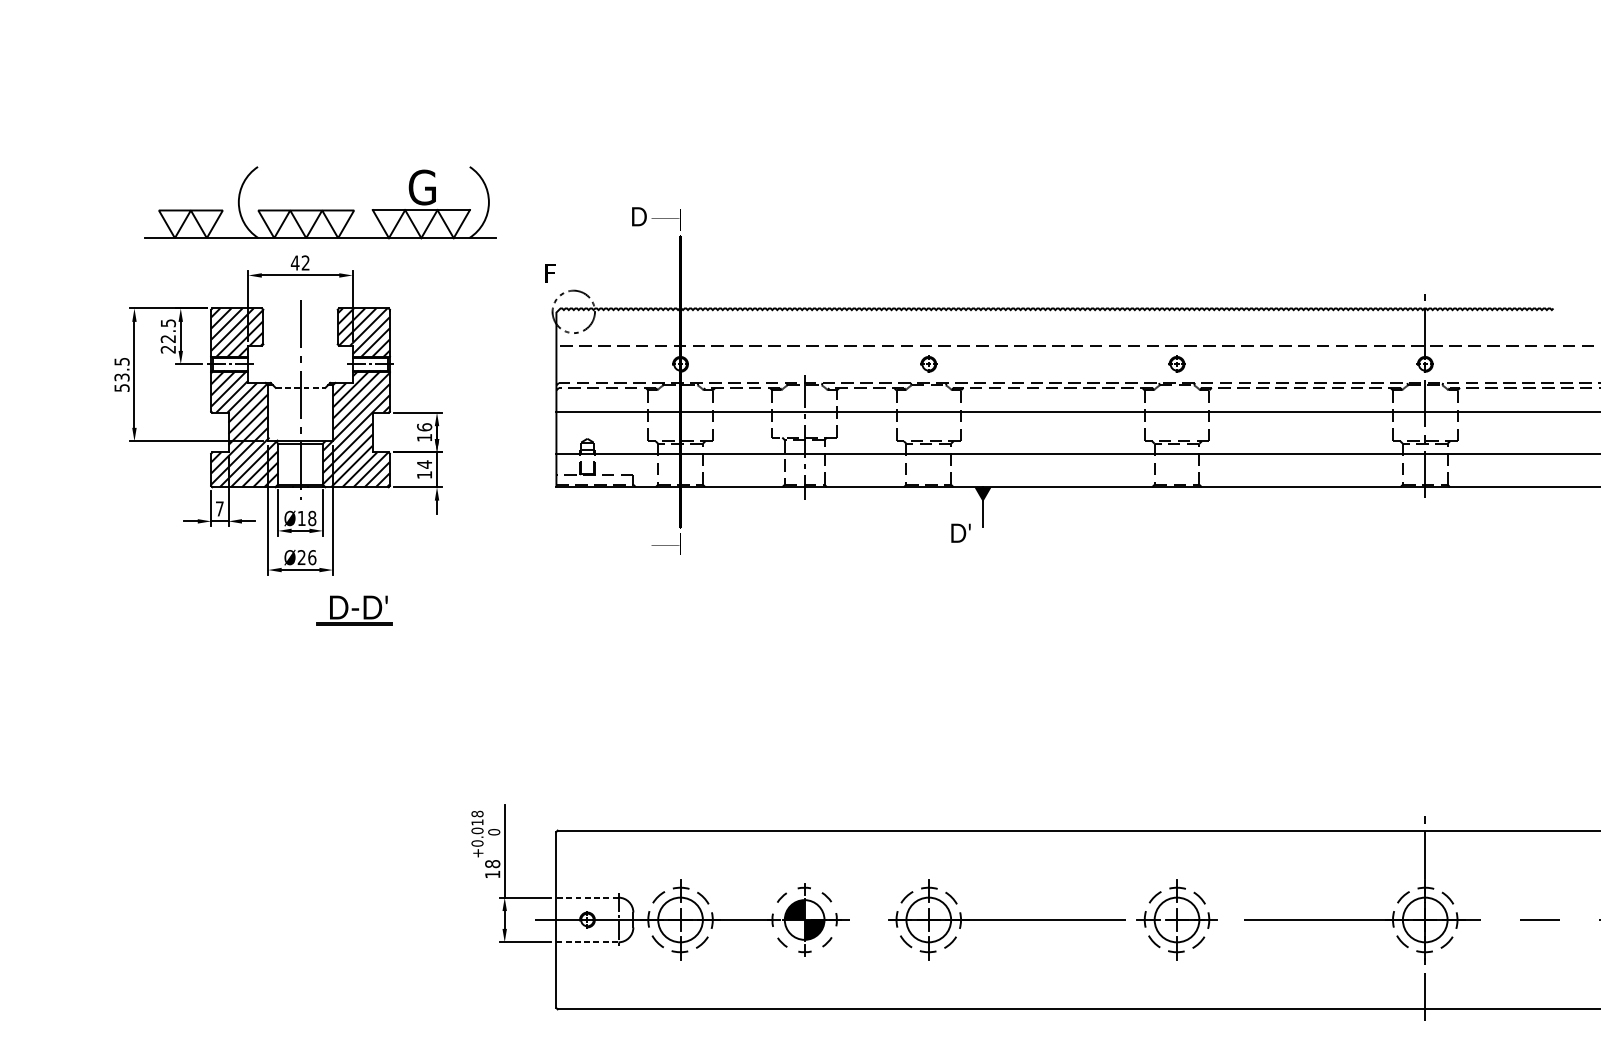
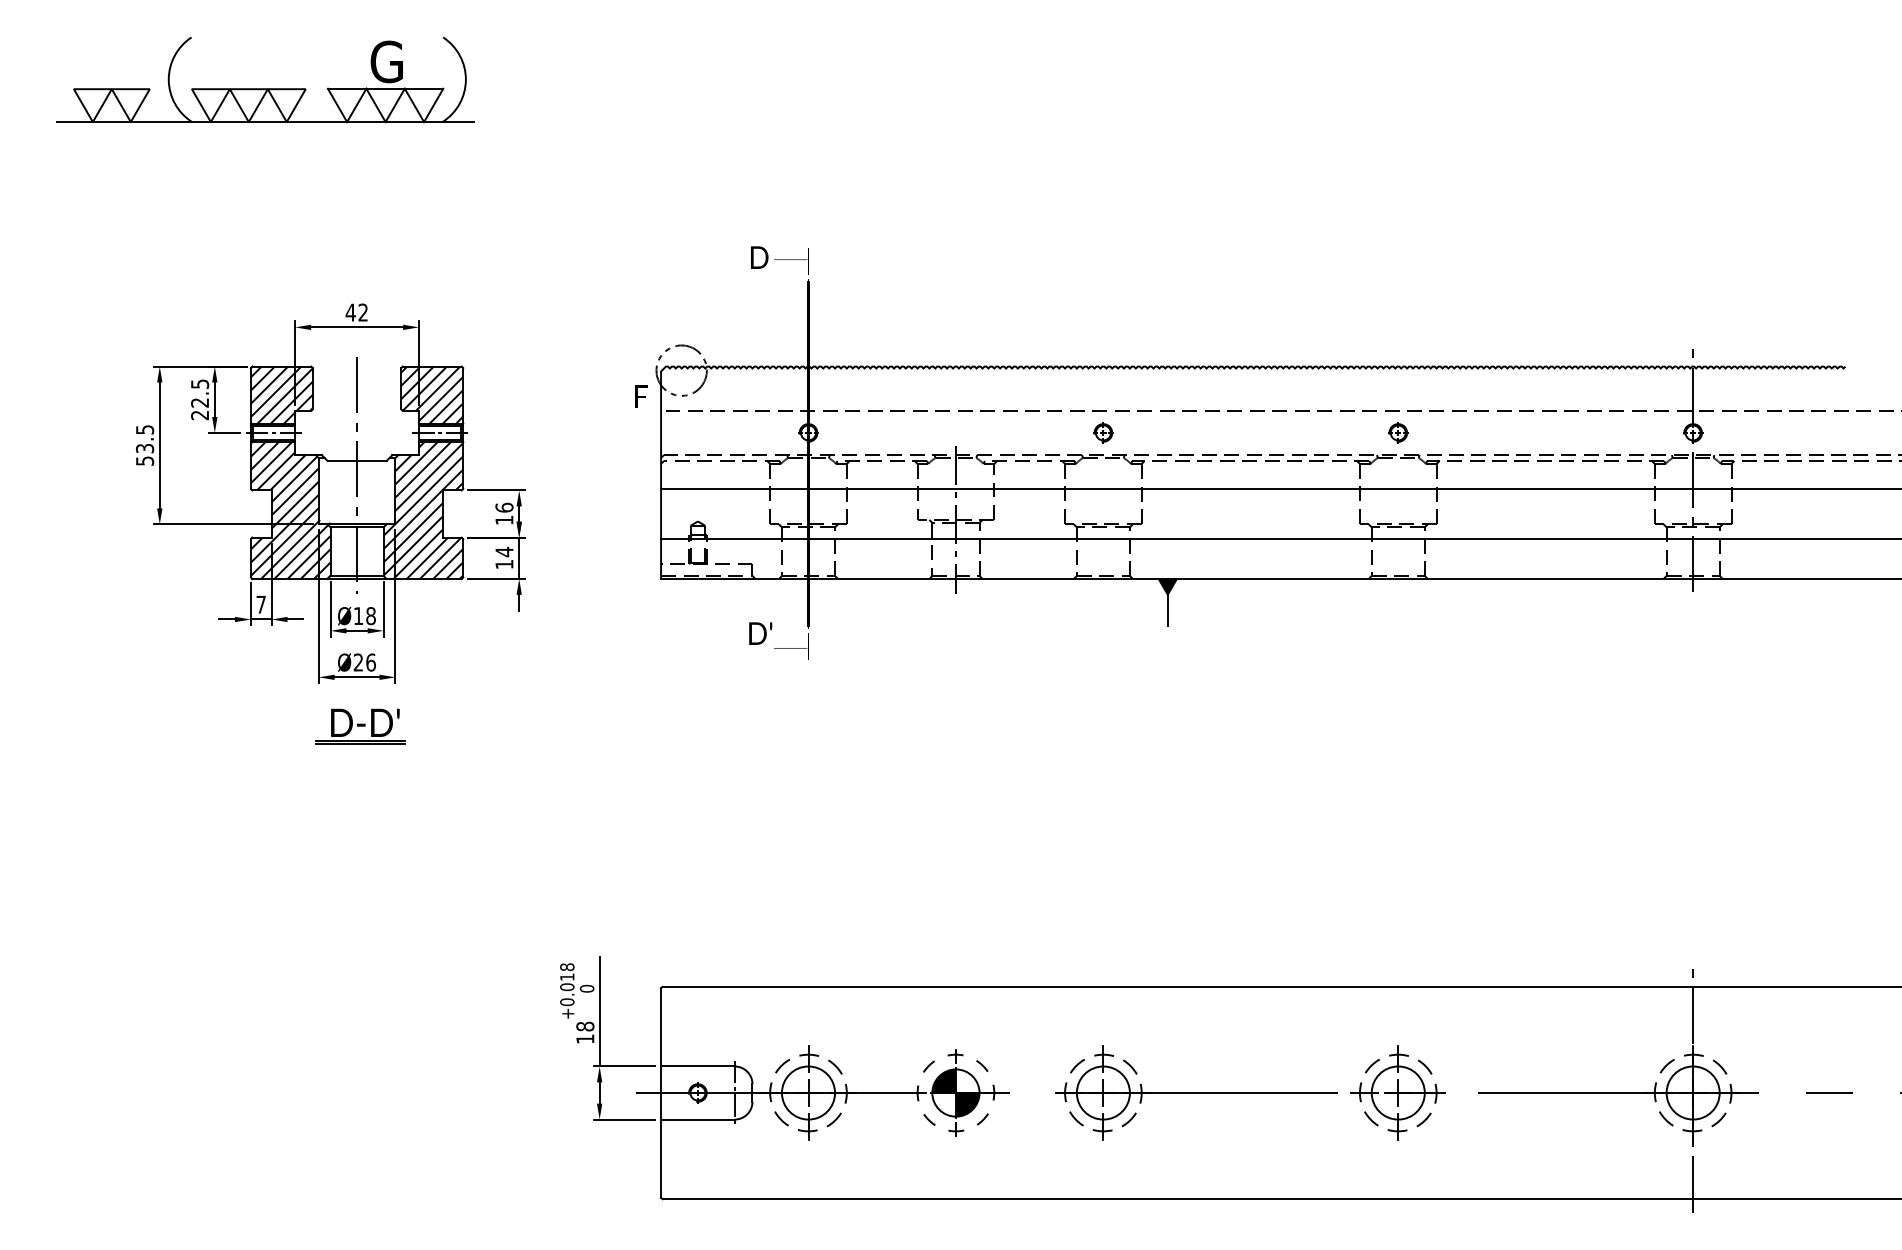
part: (320, 209) -> (265, 88), moved
text: (550, 273) -> (641, 396), moved
line: (300, 387) -> (357, 460), dashed -> solid
text: (960, 533) -> (760, 633), moved
part: (354, 610) -> (360, 726), moved
line: (587, 897) -> (697, 1066), dashed -> solid
line: (587, 942) -> (697, 1119), dashed -> solid

